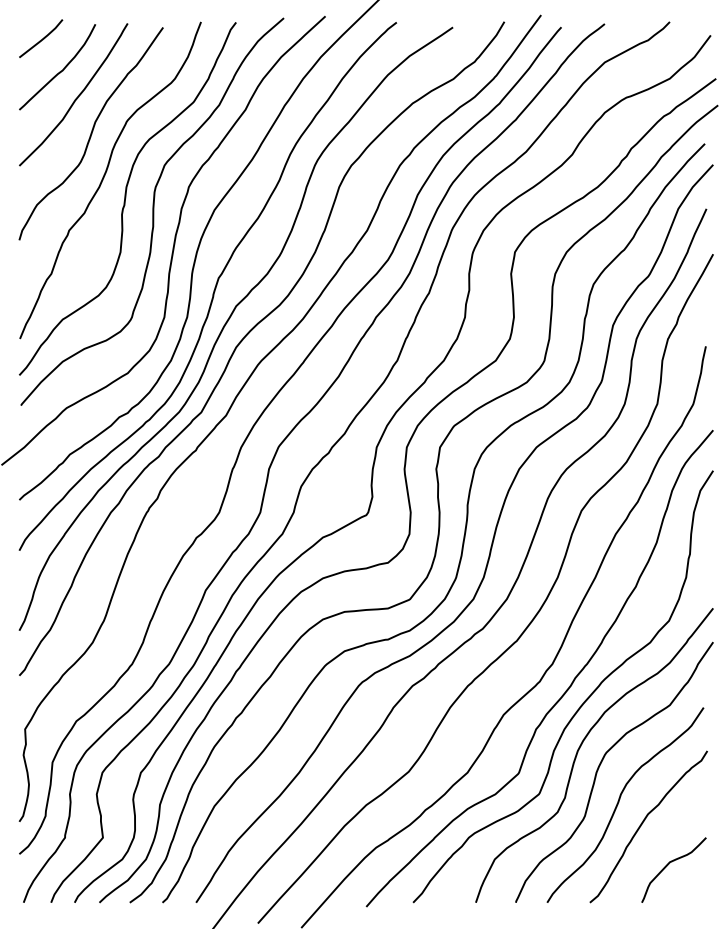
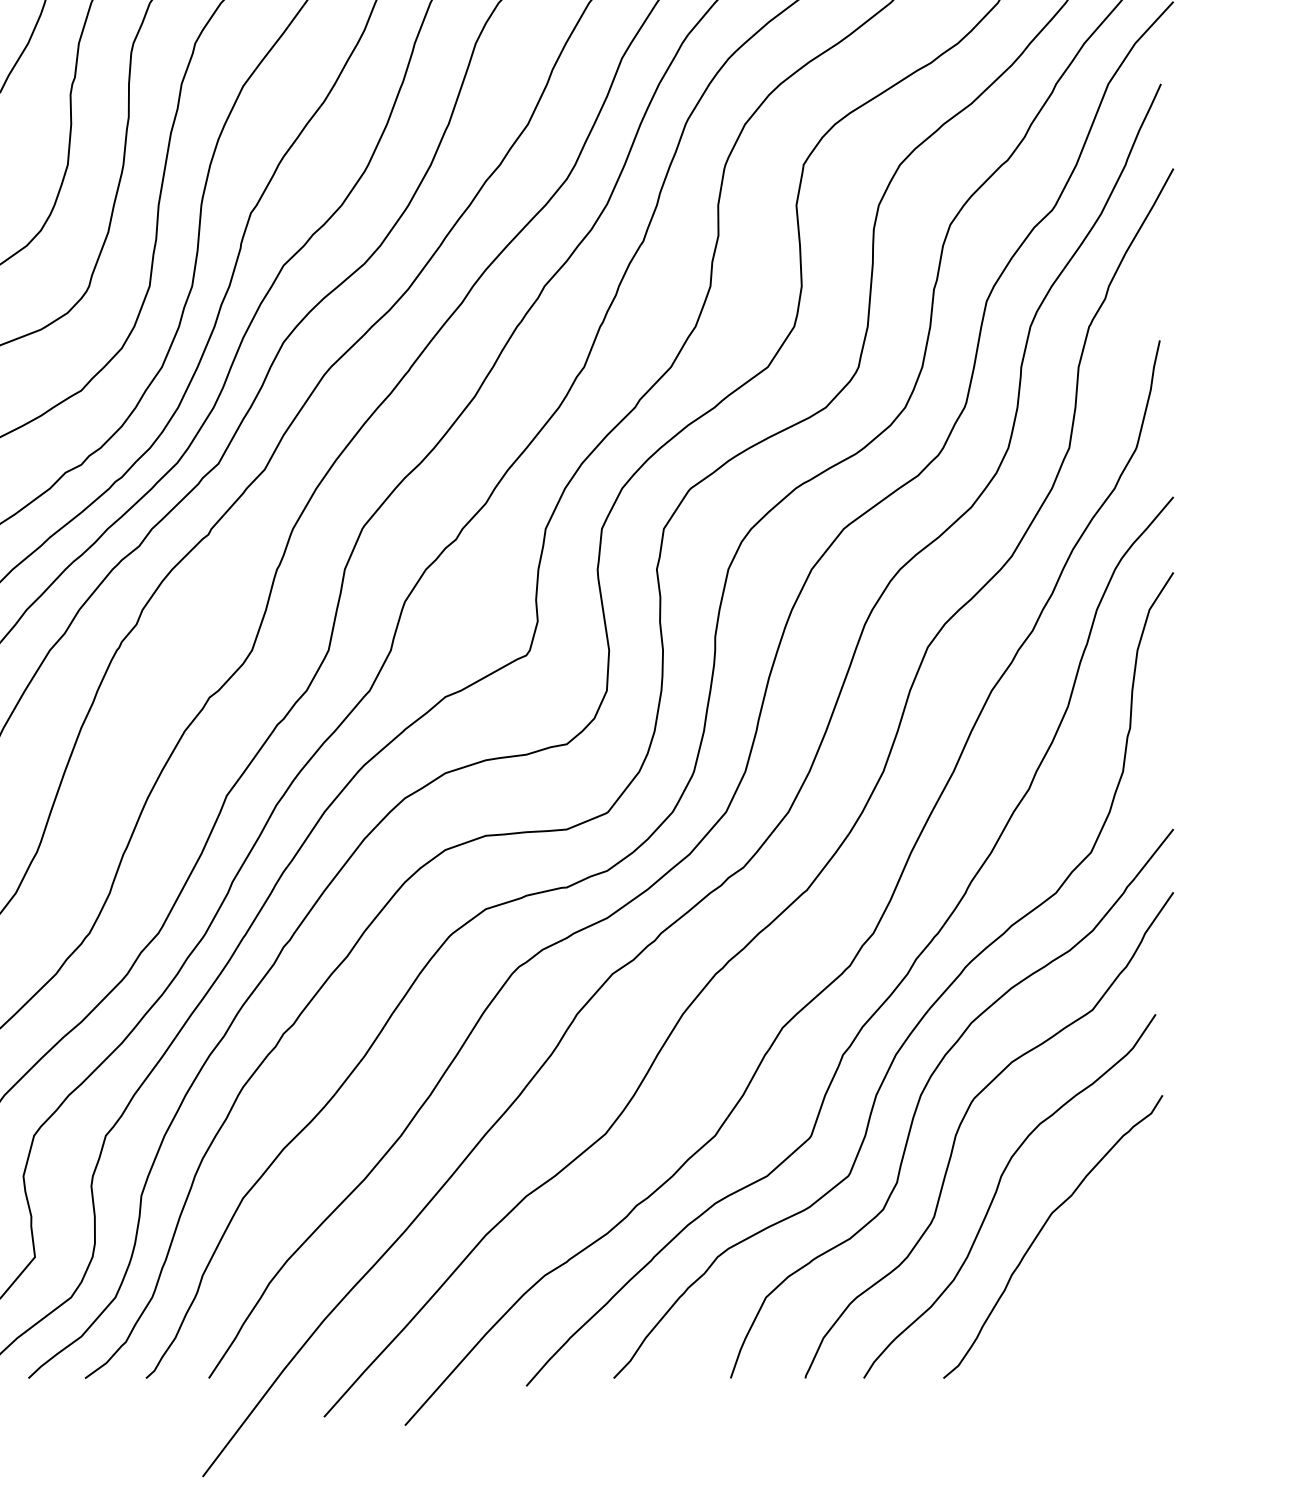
curve: (669, 864) -> (1091, 1307), removed

